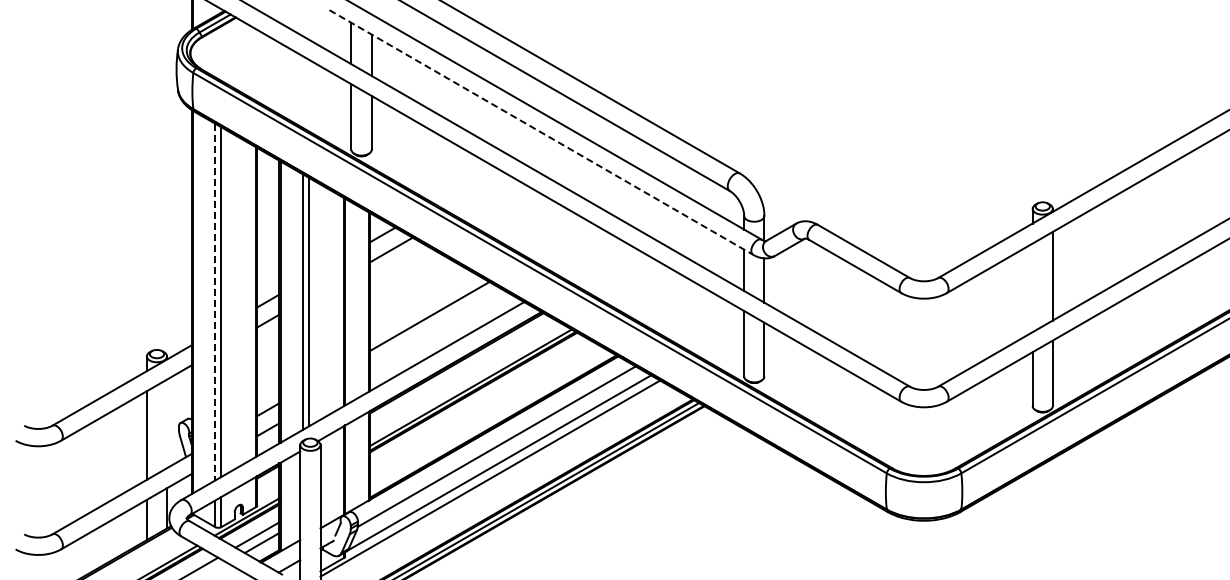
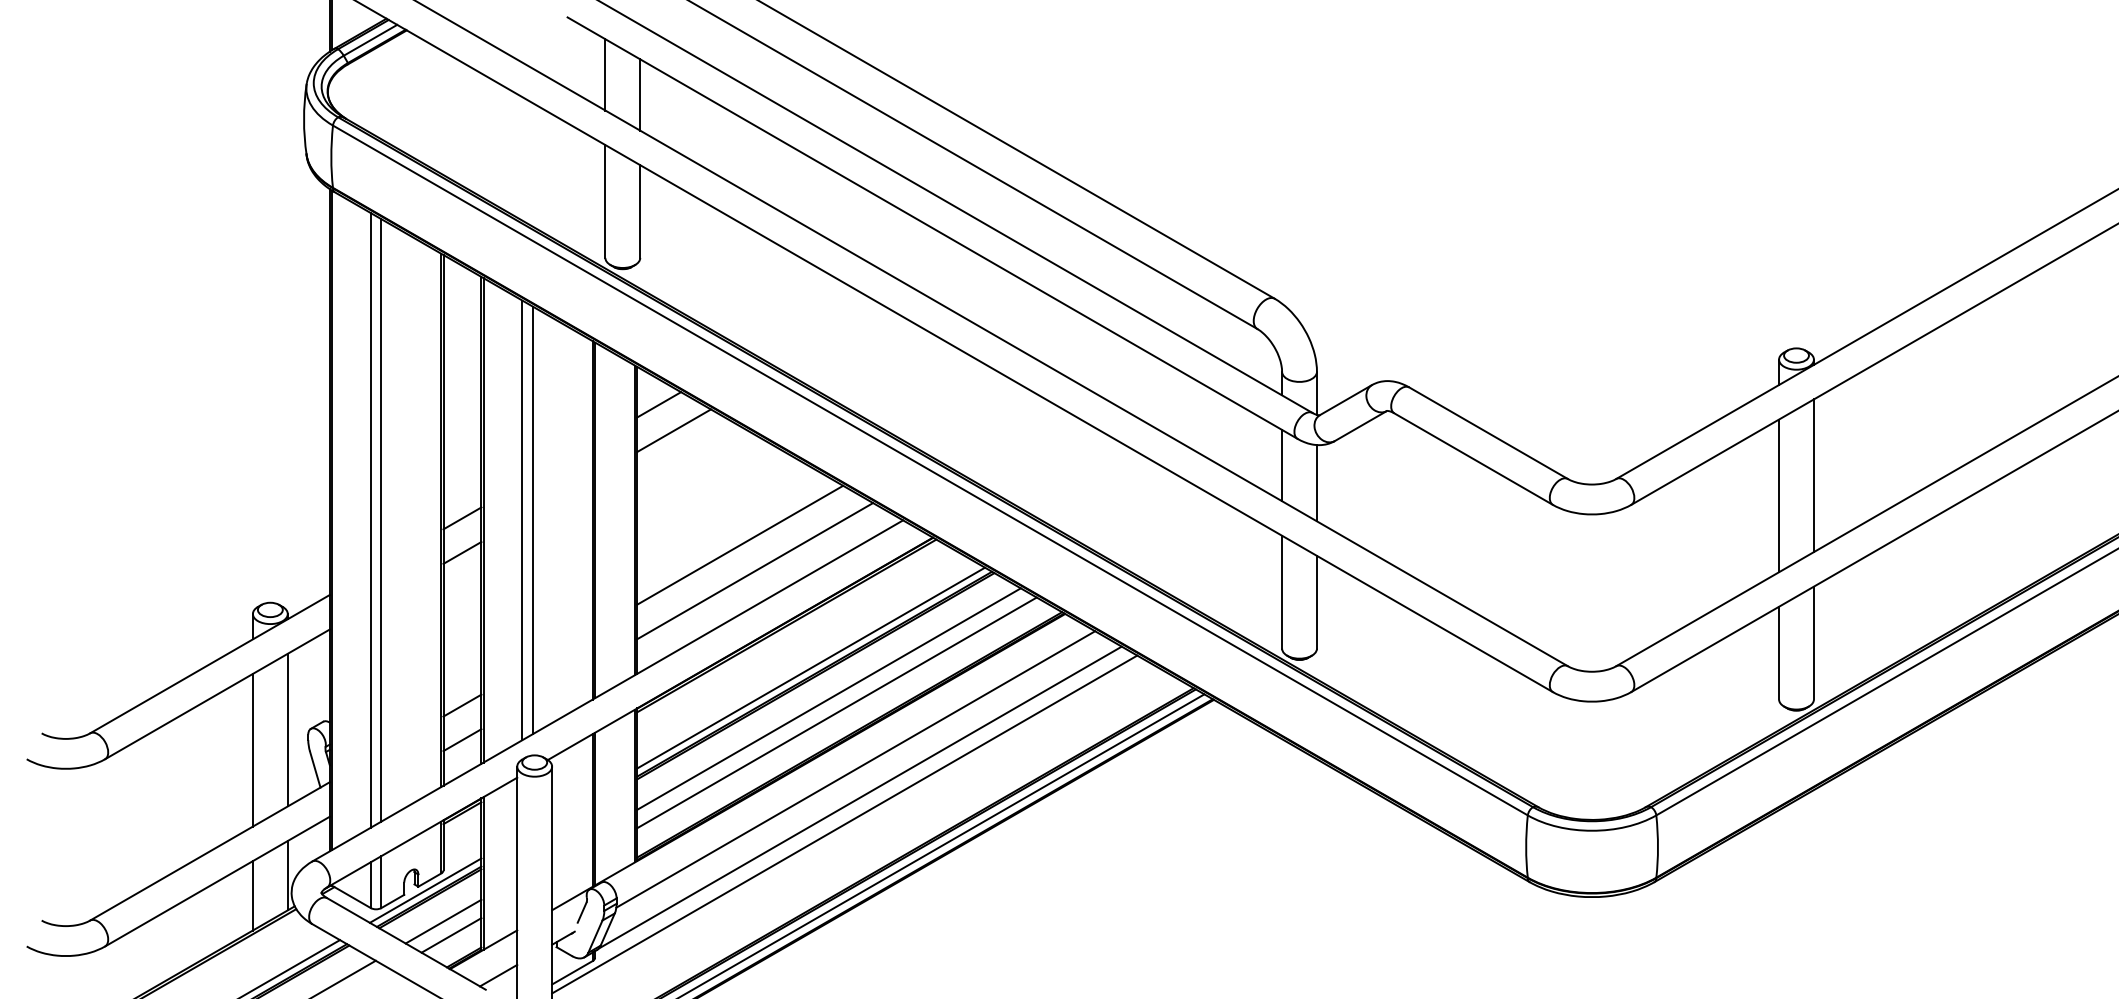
line: (541, 132) -> (932, 228), dashed -> solid
line: (1032, 287) -> (1778, 495), added
line: (215, 302) -> (371, 521), dashed -> solid
line: (437, 331) -> (753, 571), added
line: (480, 405) -> (827, 698), added
line: (485, 413) -> (836, 712), added
line: (167, 423) -> (288, 729), added

